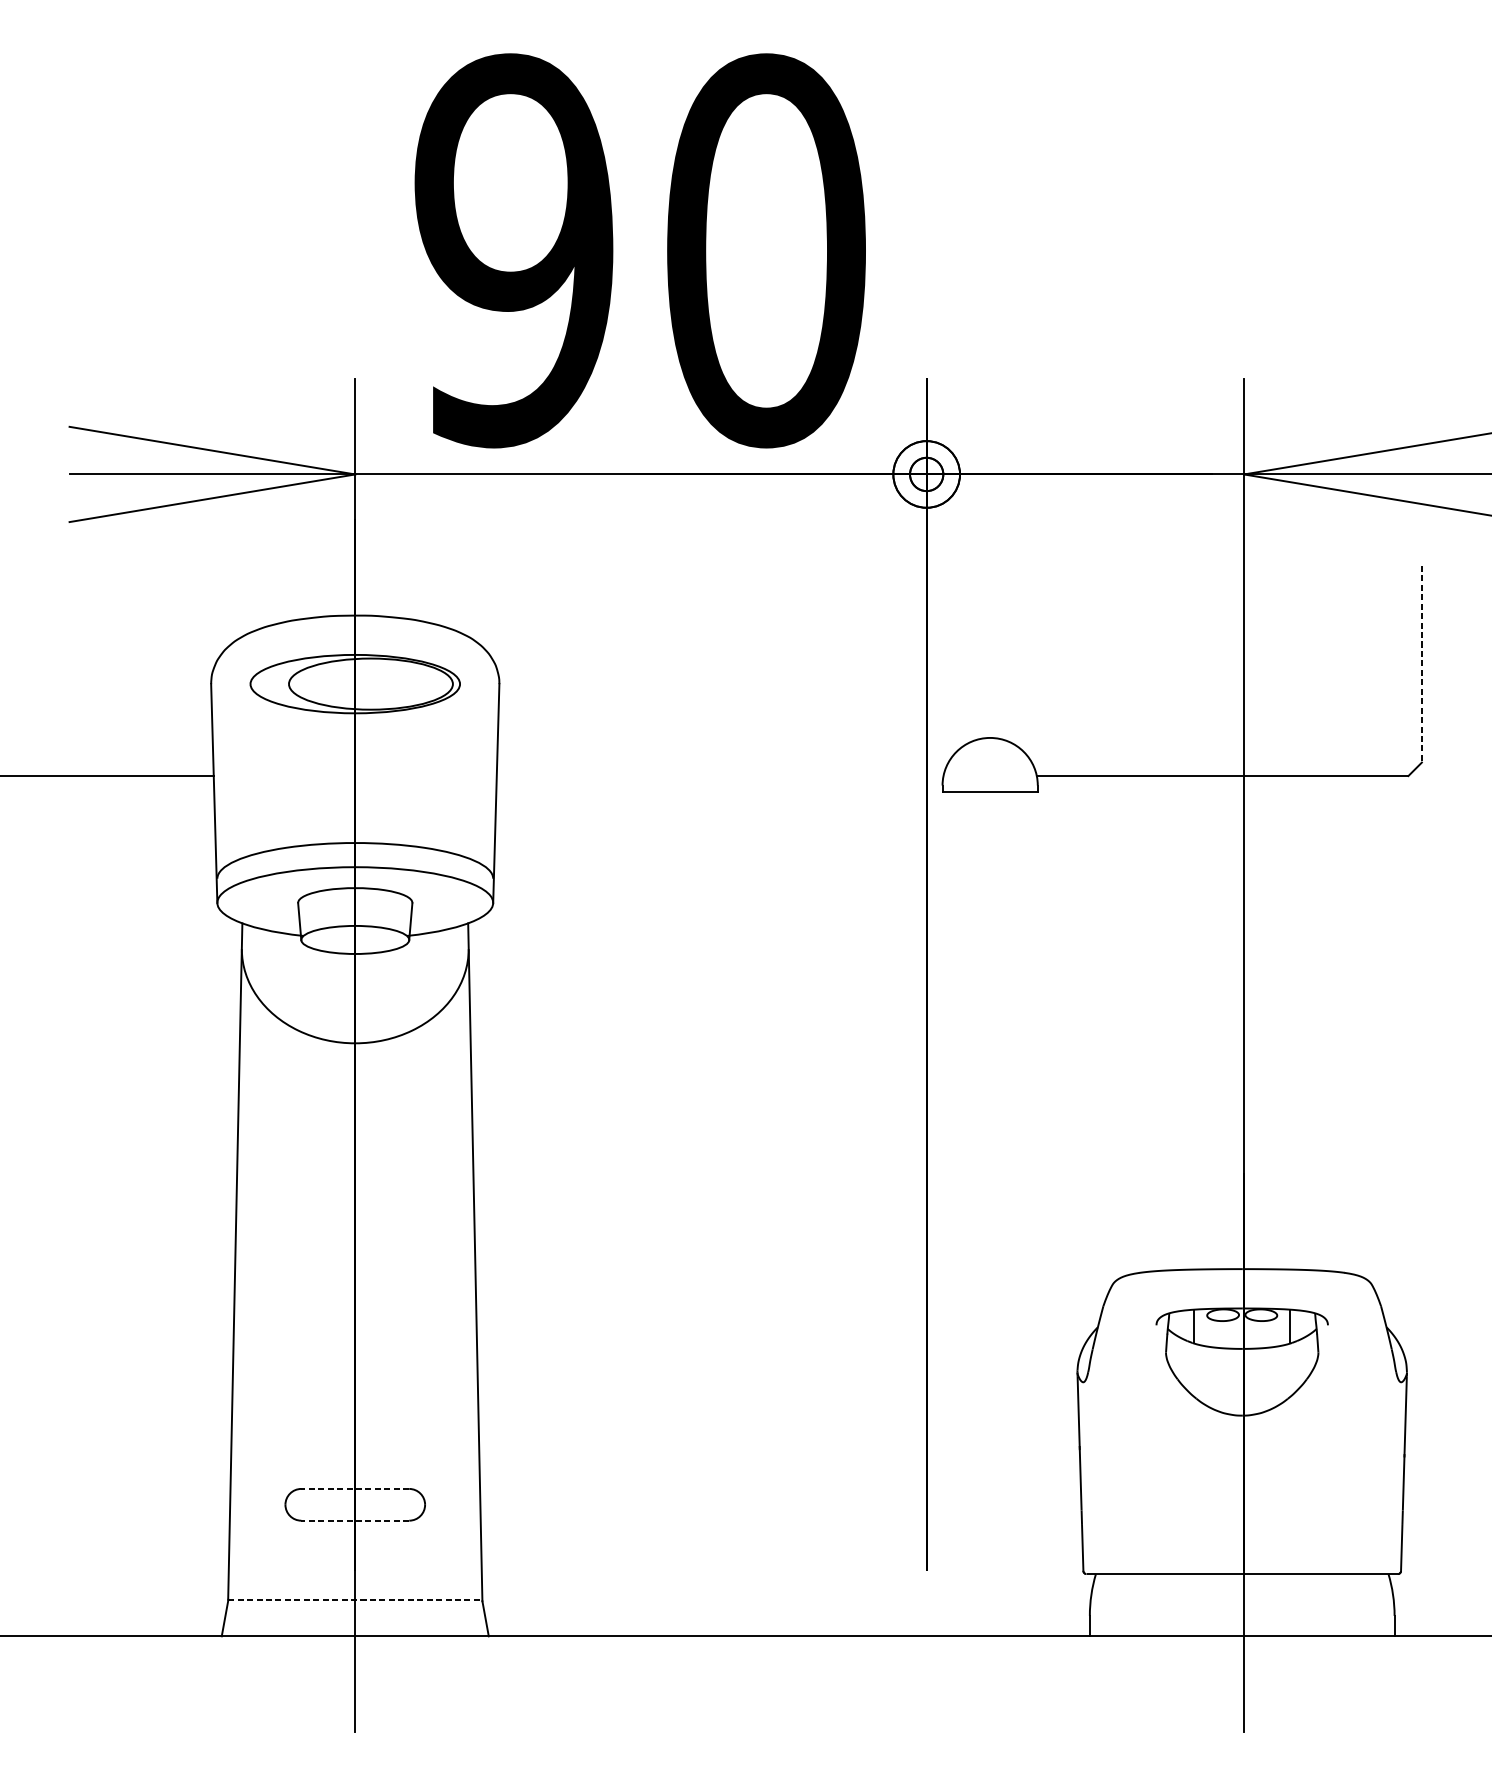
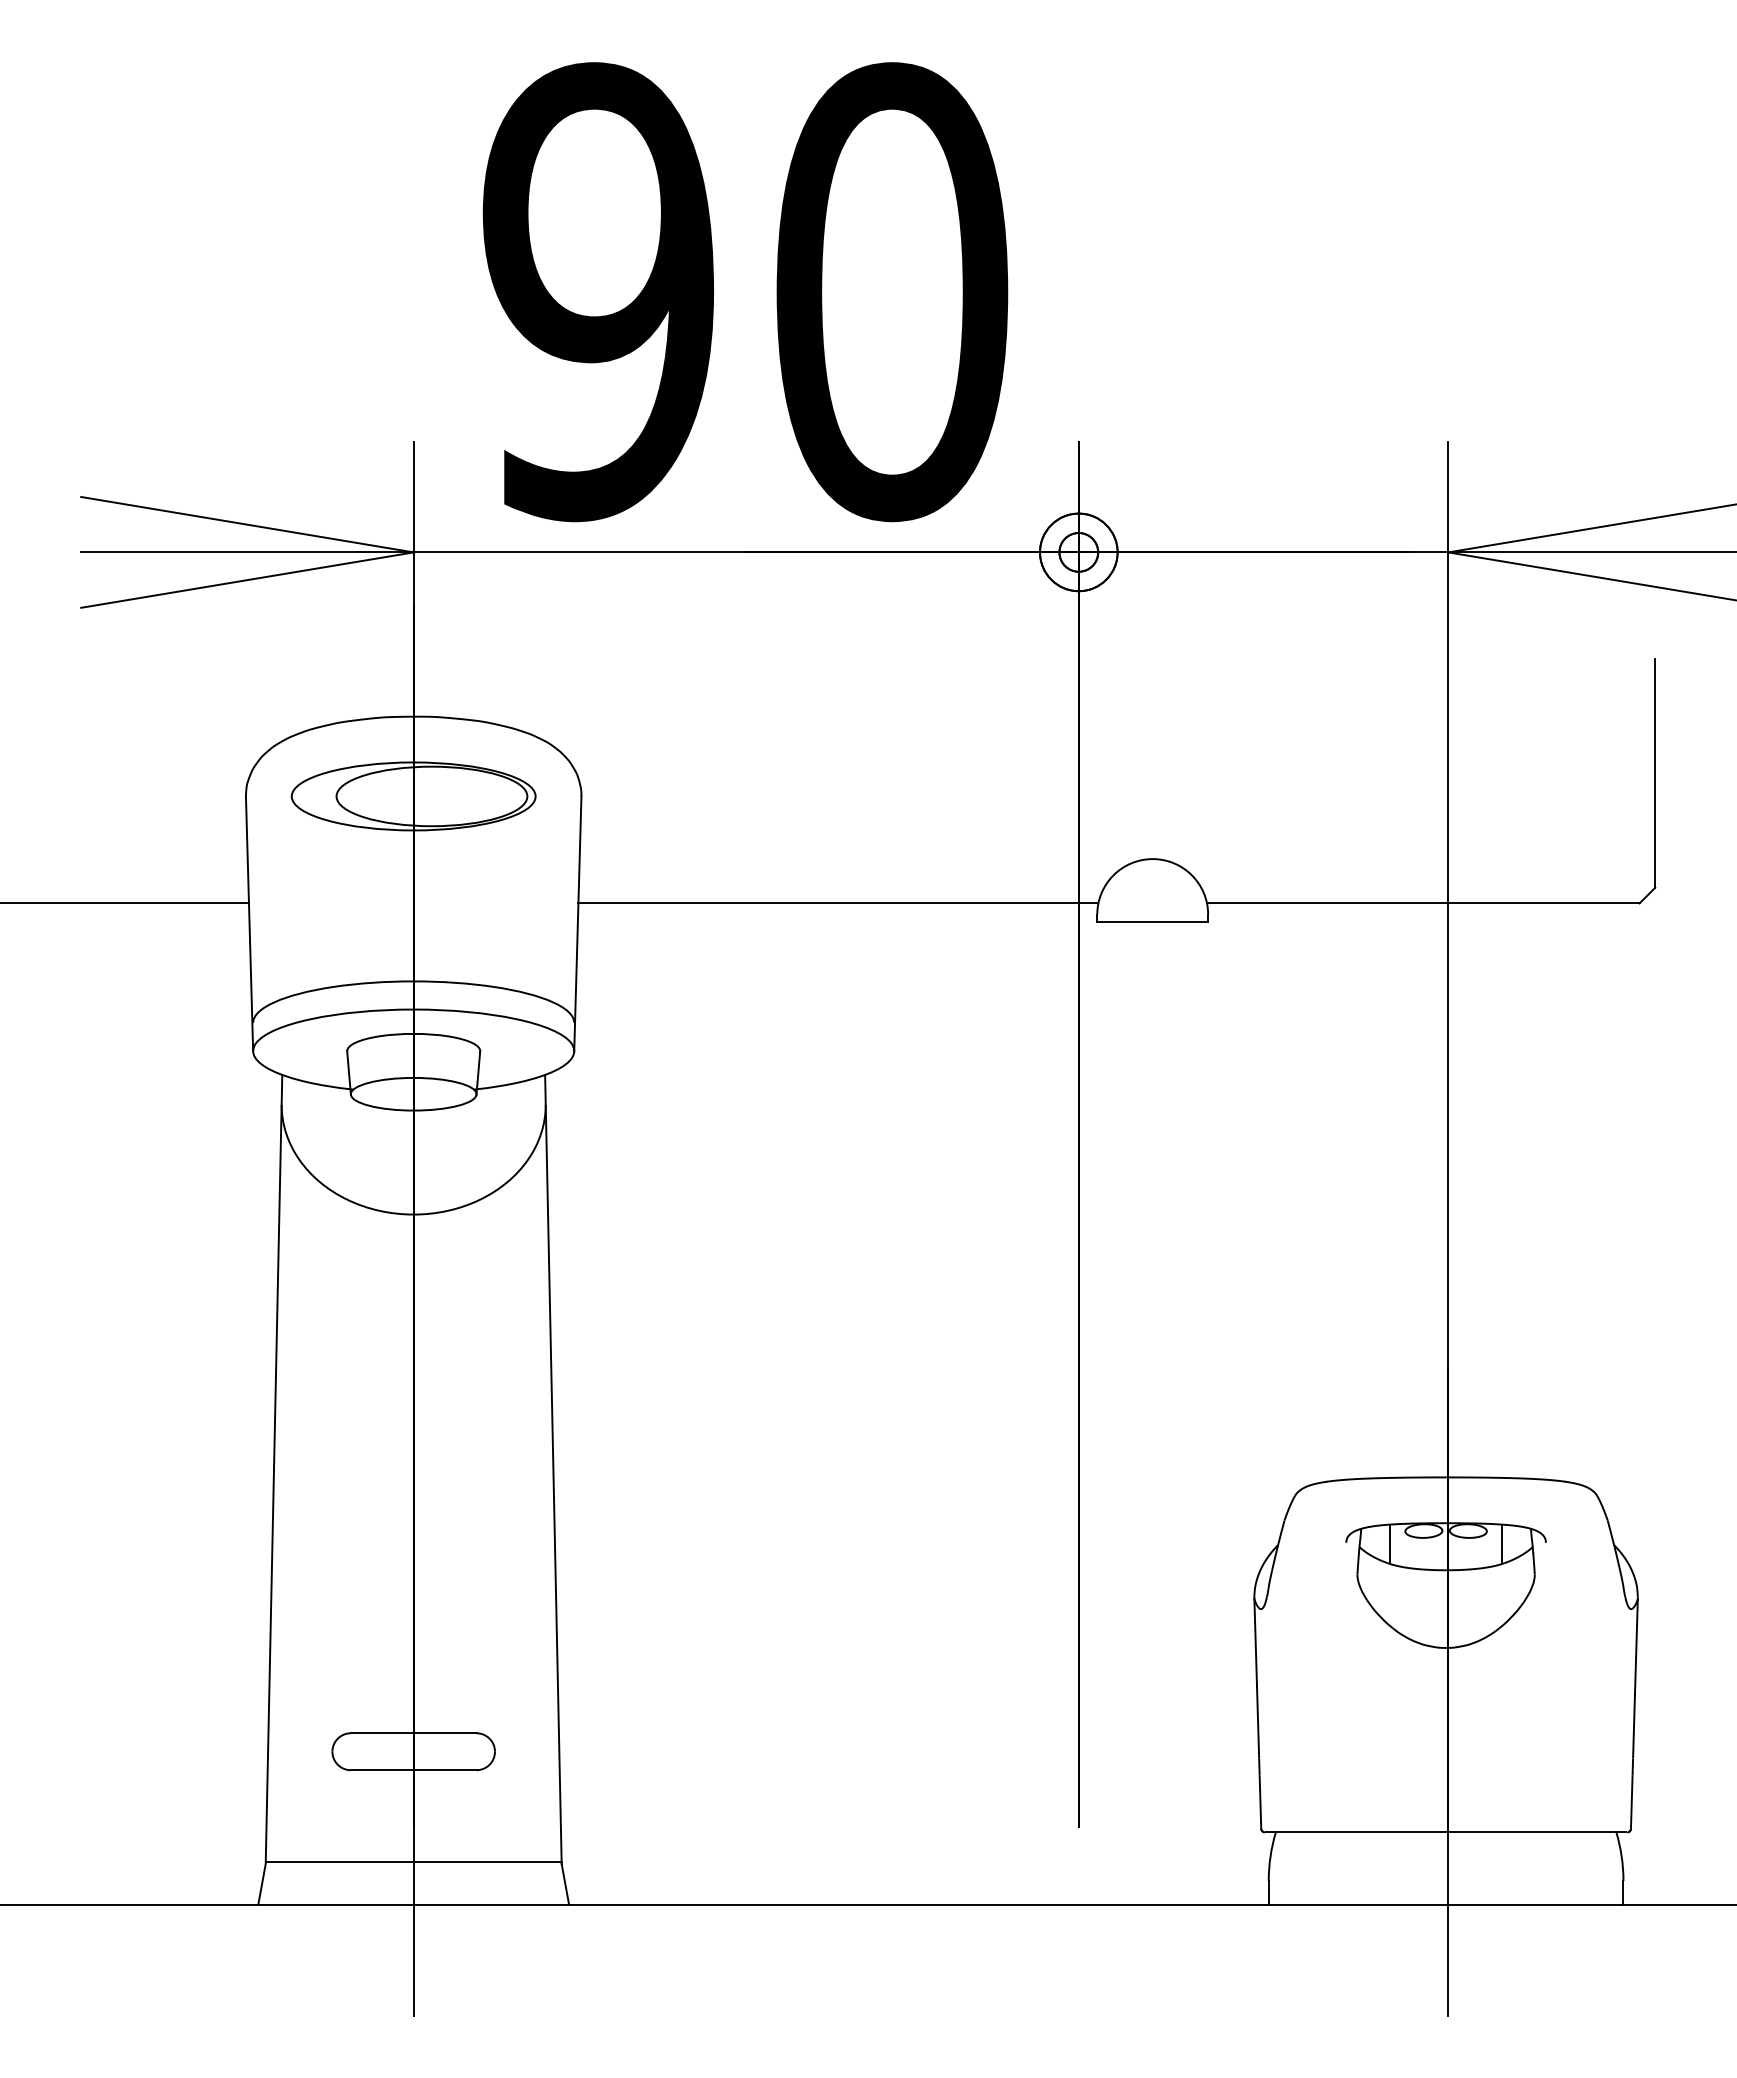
line: (1422, 664) -> (1655, 773), dashed -> solid
line: (720, 776) -> (838, 903), added
line: (355, 1489) -> (413, 1733), dashed -> solid
line: (355, 1520) -> (413, 1770), dashed -> solid
line: (355, 1599) -> (413, 1862), dashed -> solid

